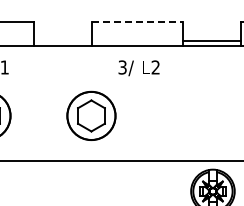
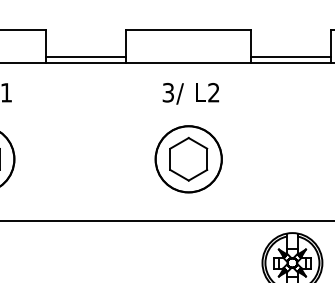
line: (137, 22) -> (188, 30), dashed -> solid
line: (62, 41) -> (85, 57), added
part: (91, 115) -> (188, 158), moved

